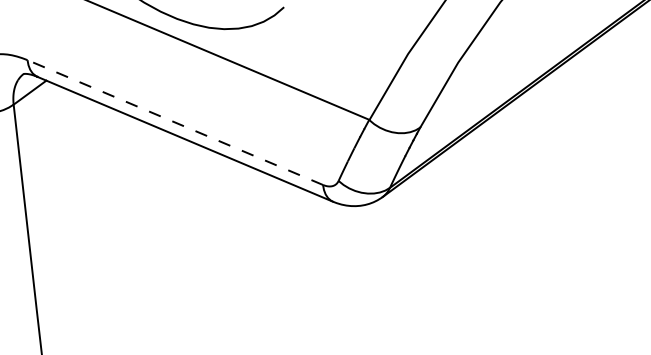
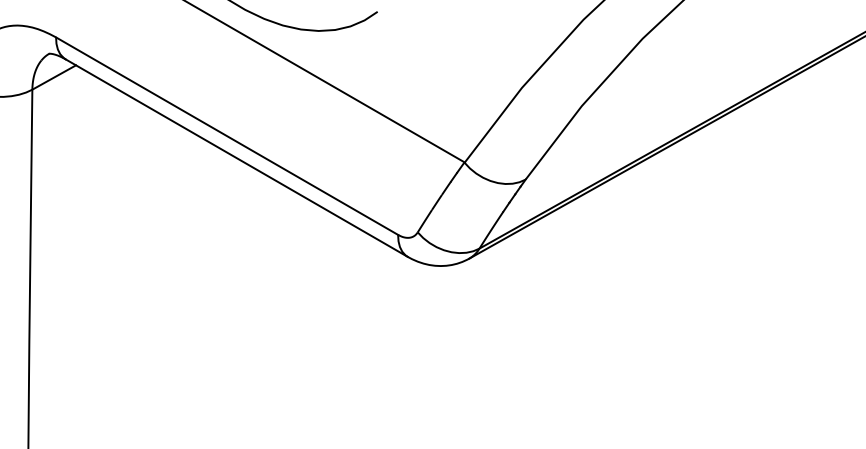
line: (174, 122) -> (226, 135), dashed -> solid

